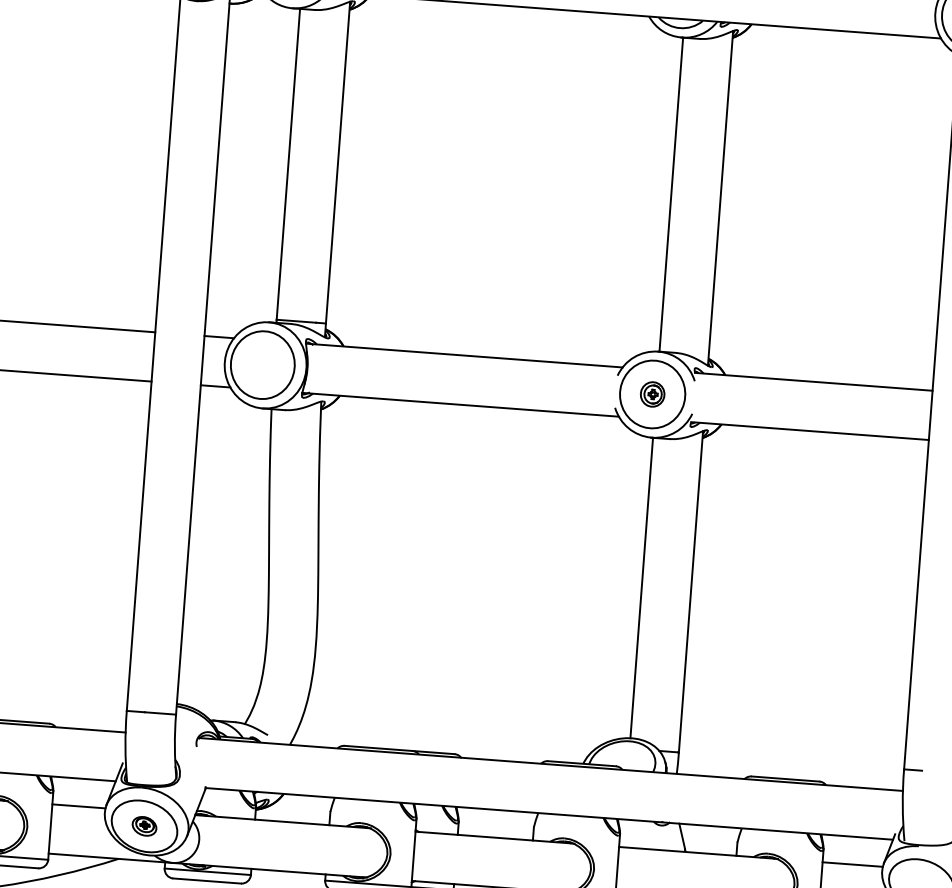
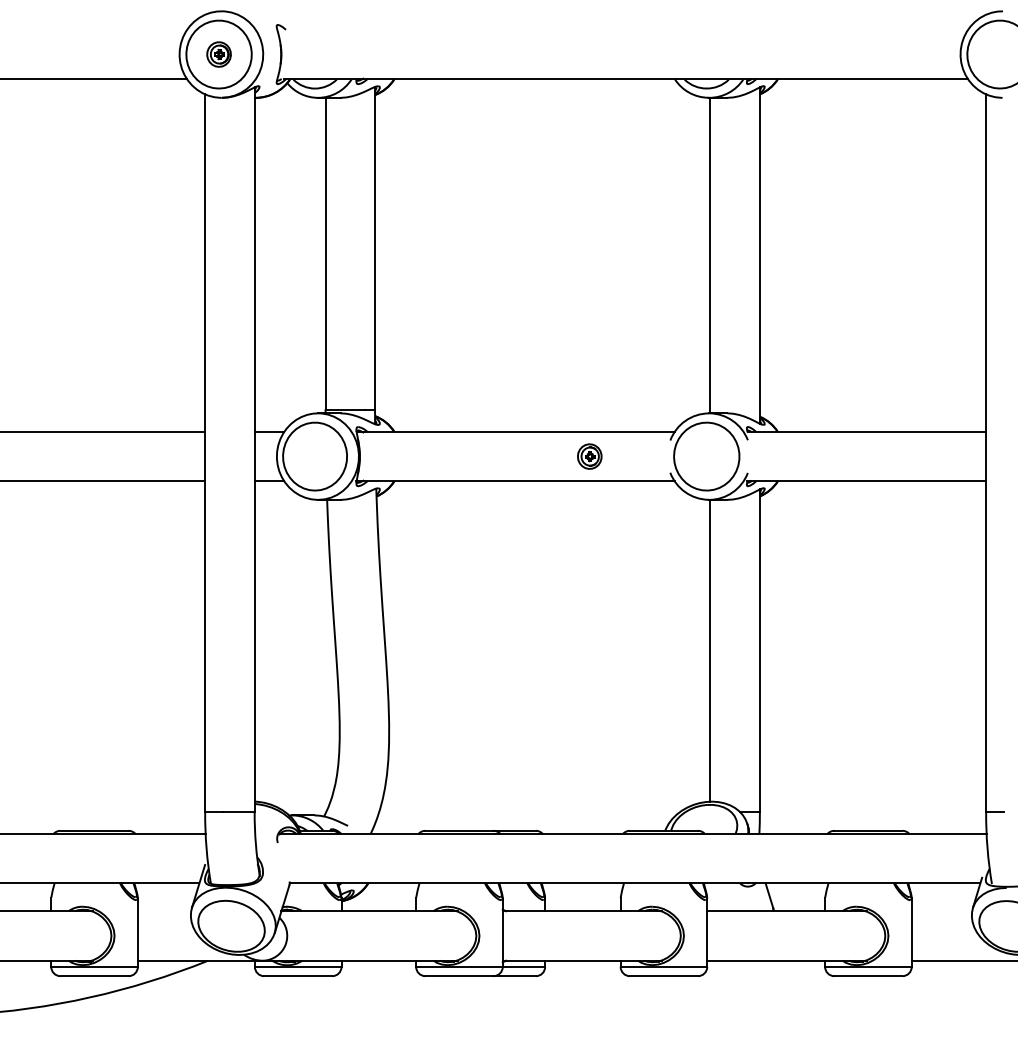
part: (652, 394) -> (589, 456), moved
line: (78, 806) -> (164, 911), removed
part: (144, 826) -> (231, 926), removed
line: (852, 864) -> (941, 911), removed

